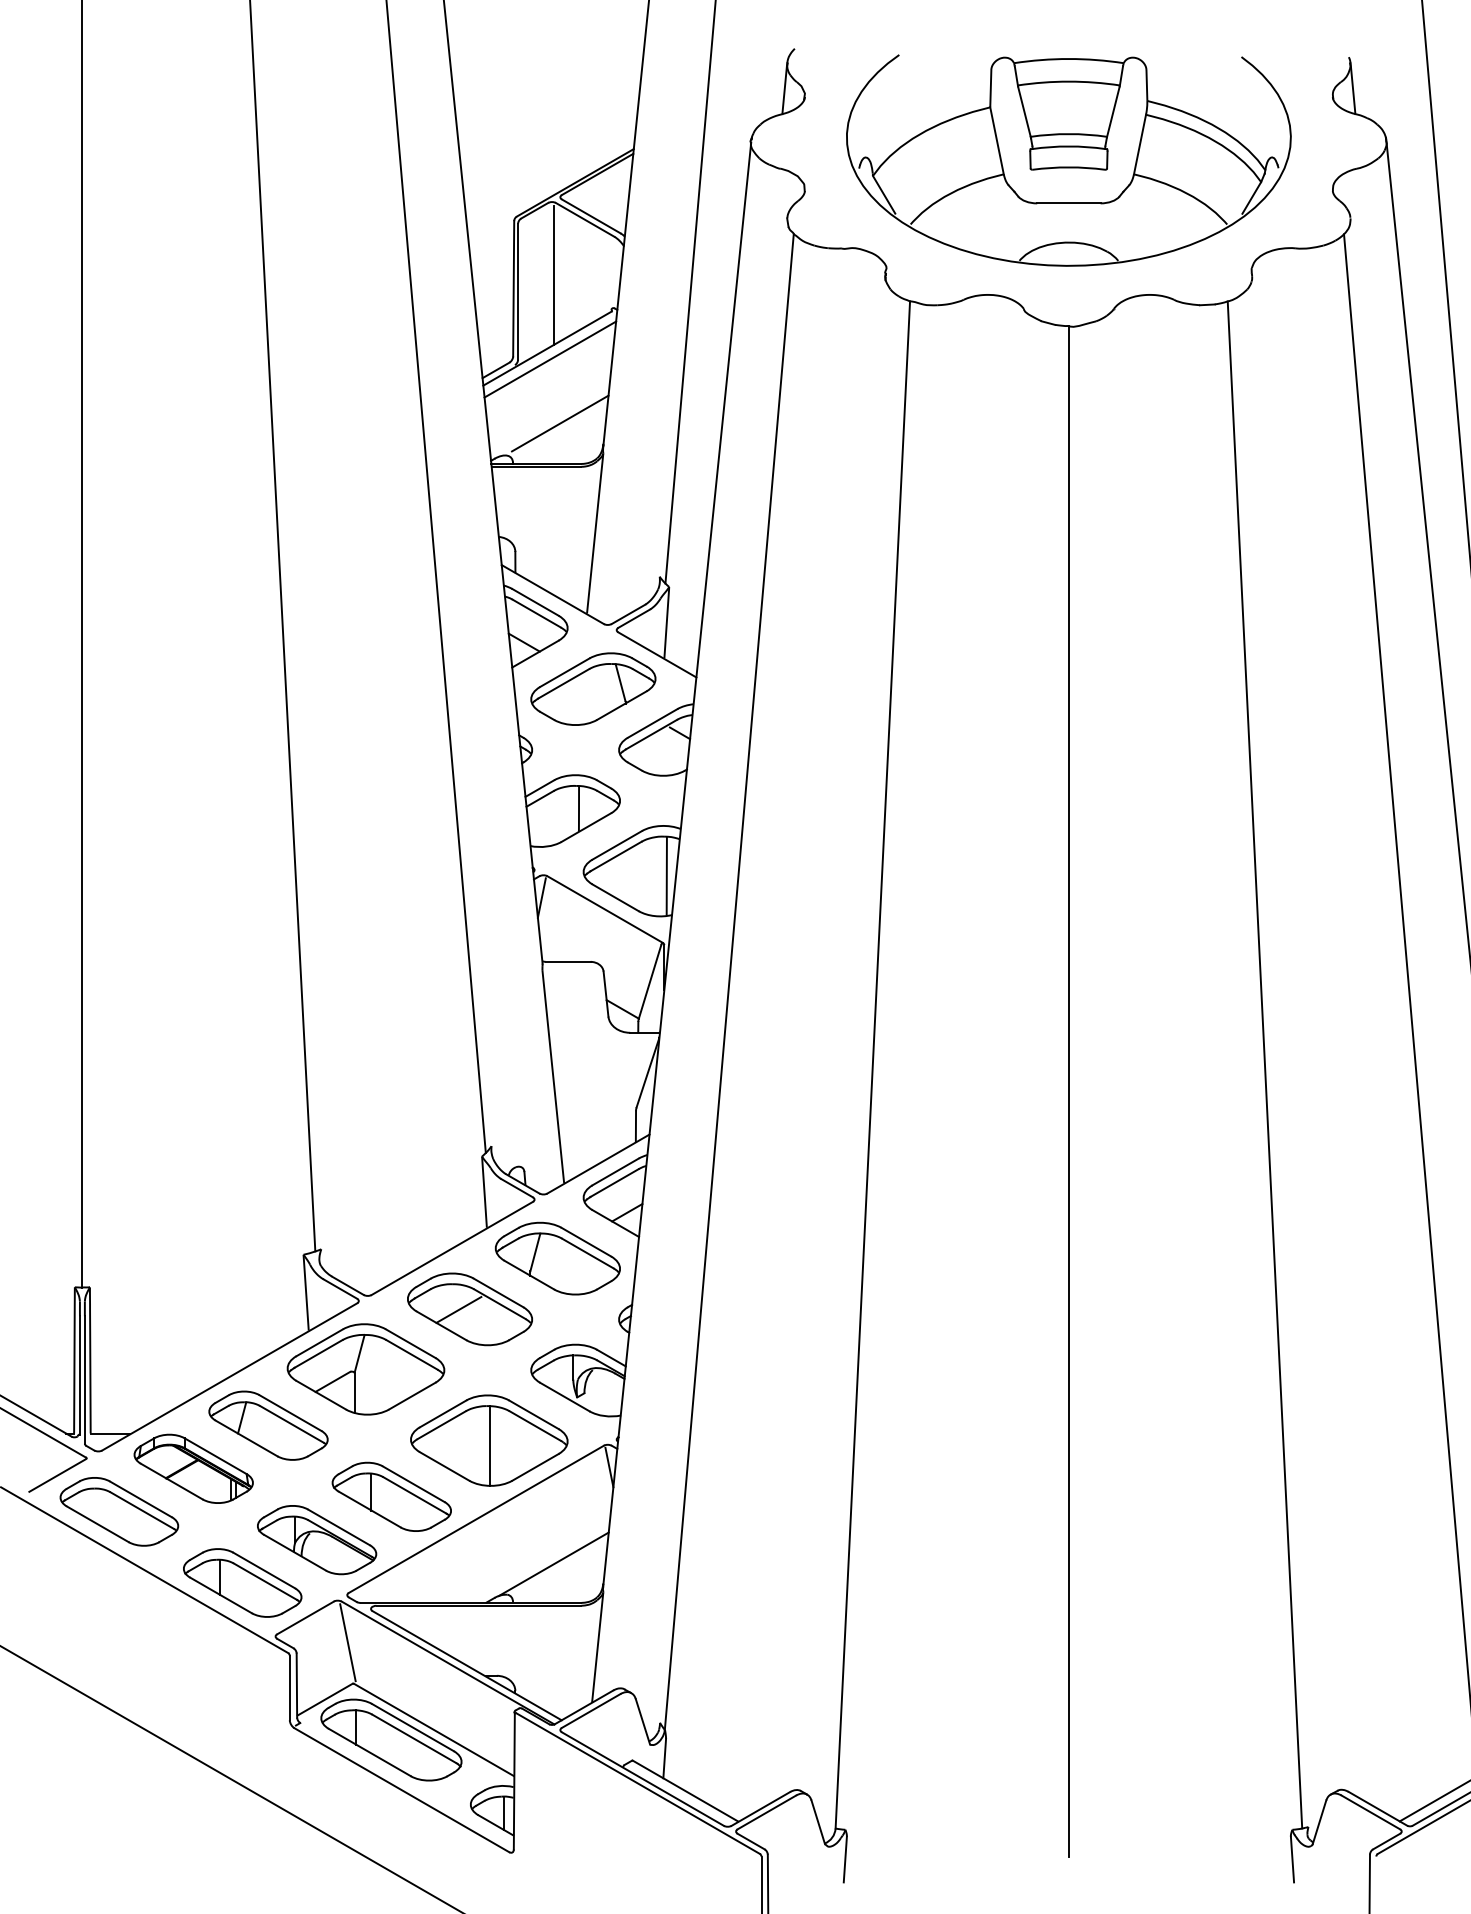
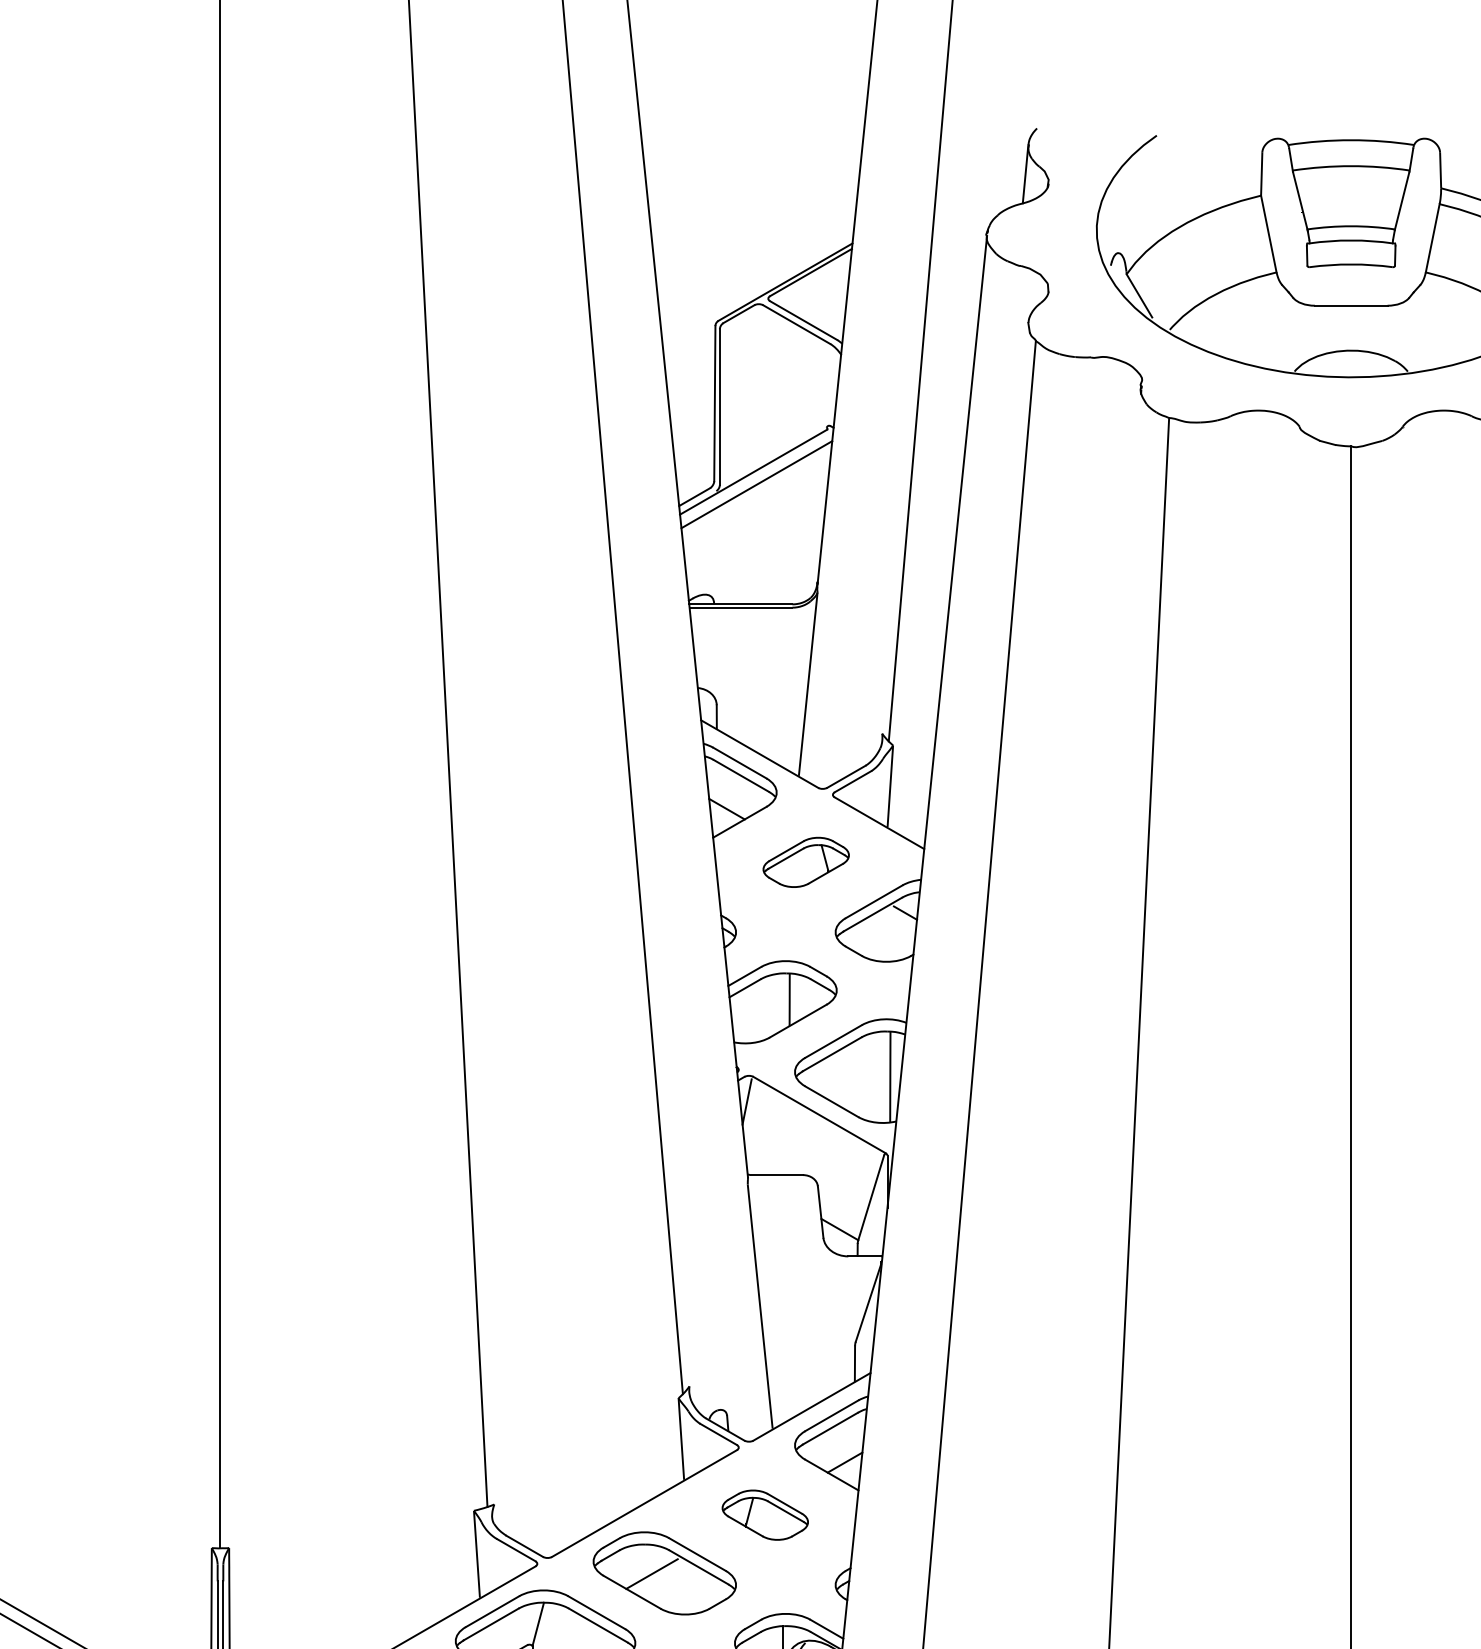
line: (554, 274) -> (761, 387), removed
line: (560, 423) -> (768, 558), removed
part: (593, 688) -> (806, 861), size x0.6
part: (557, 1258) -> (765, 1515), size x0.6

